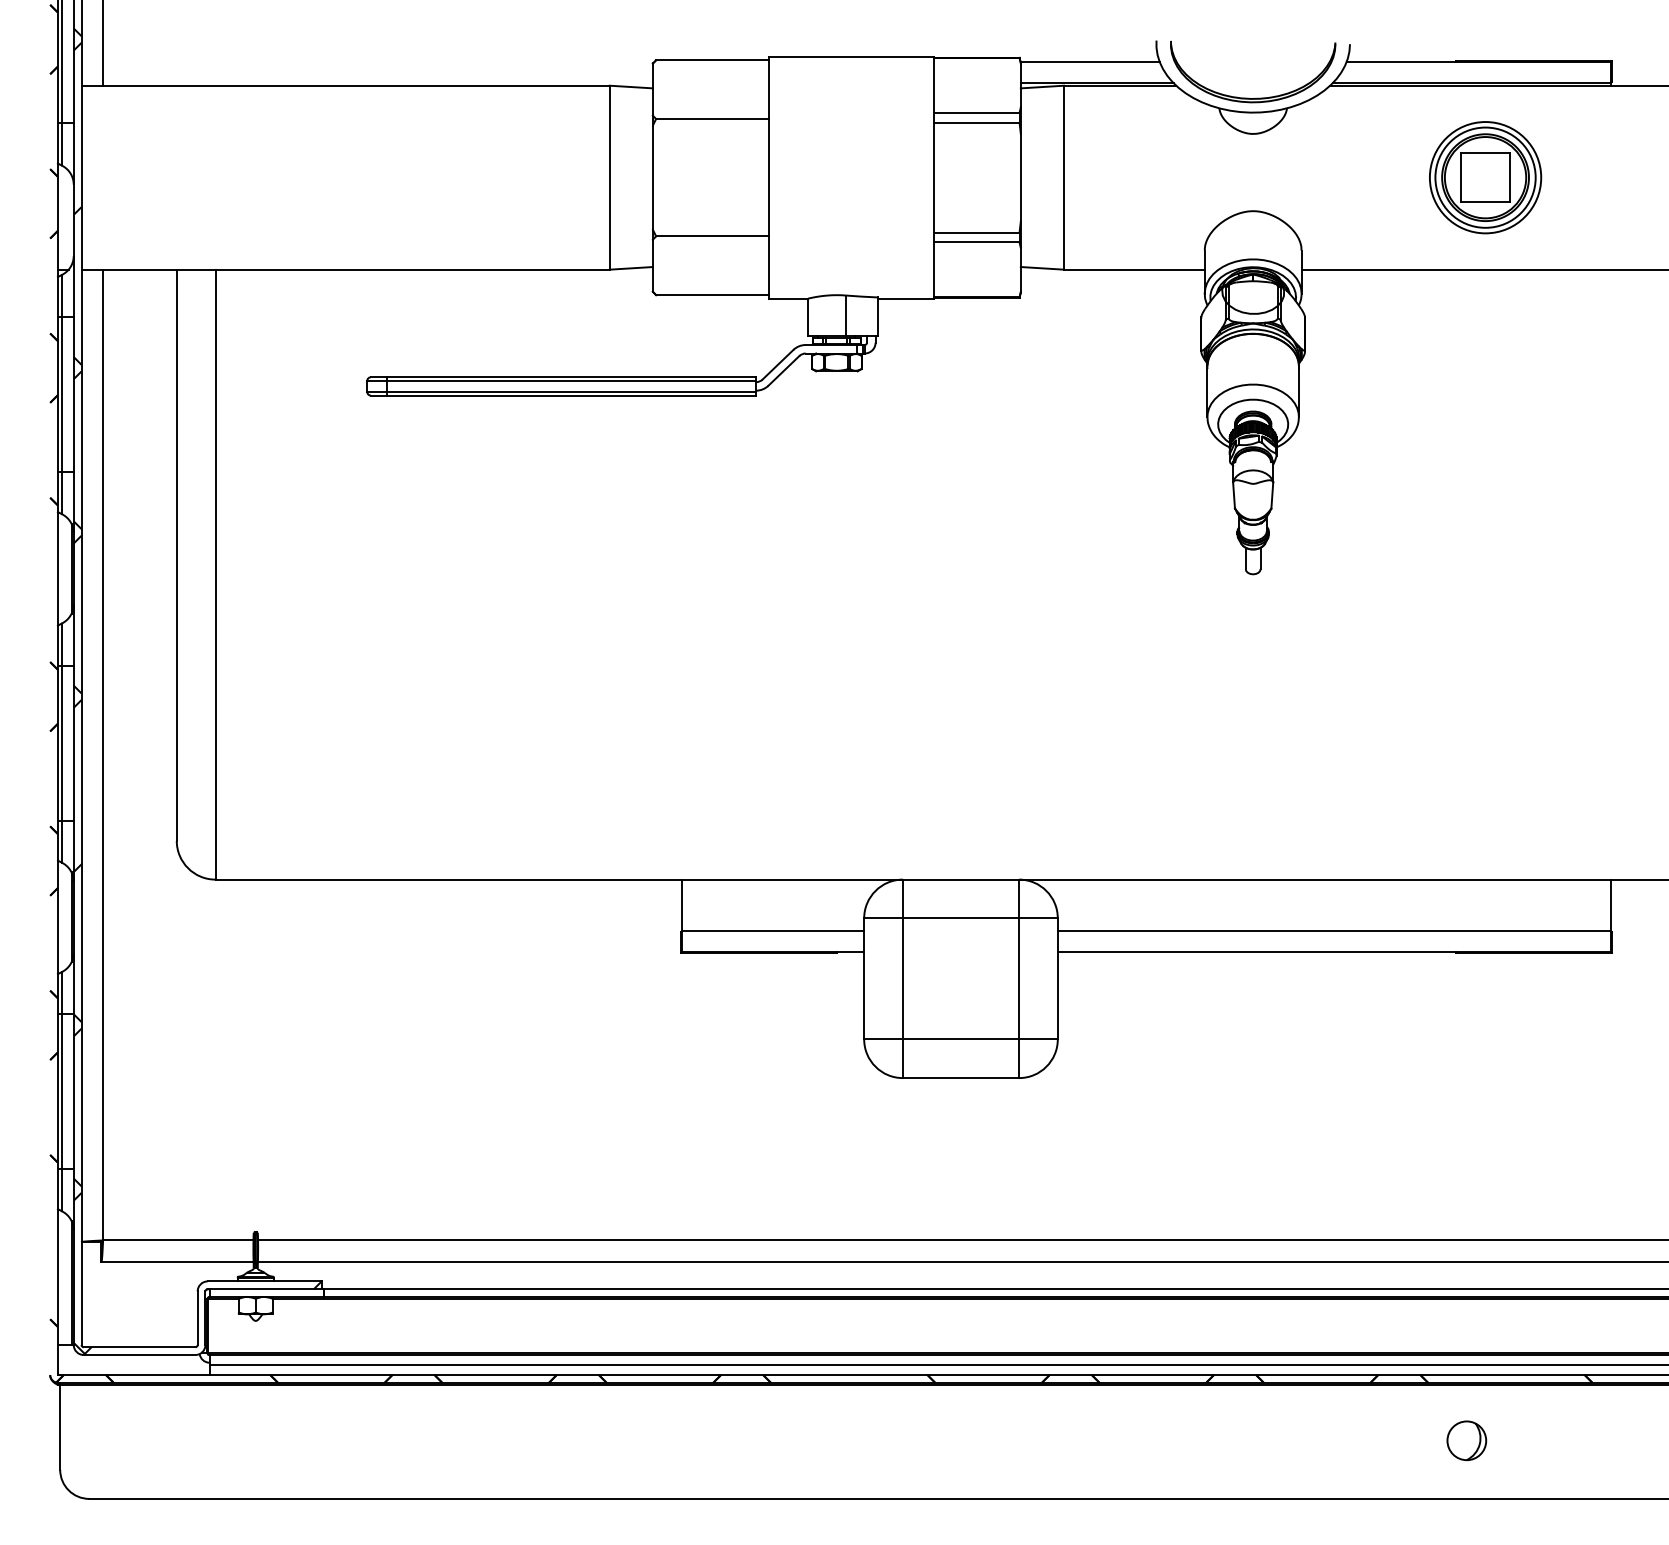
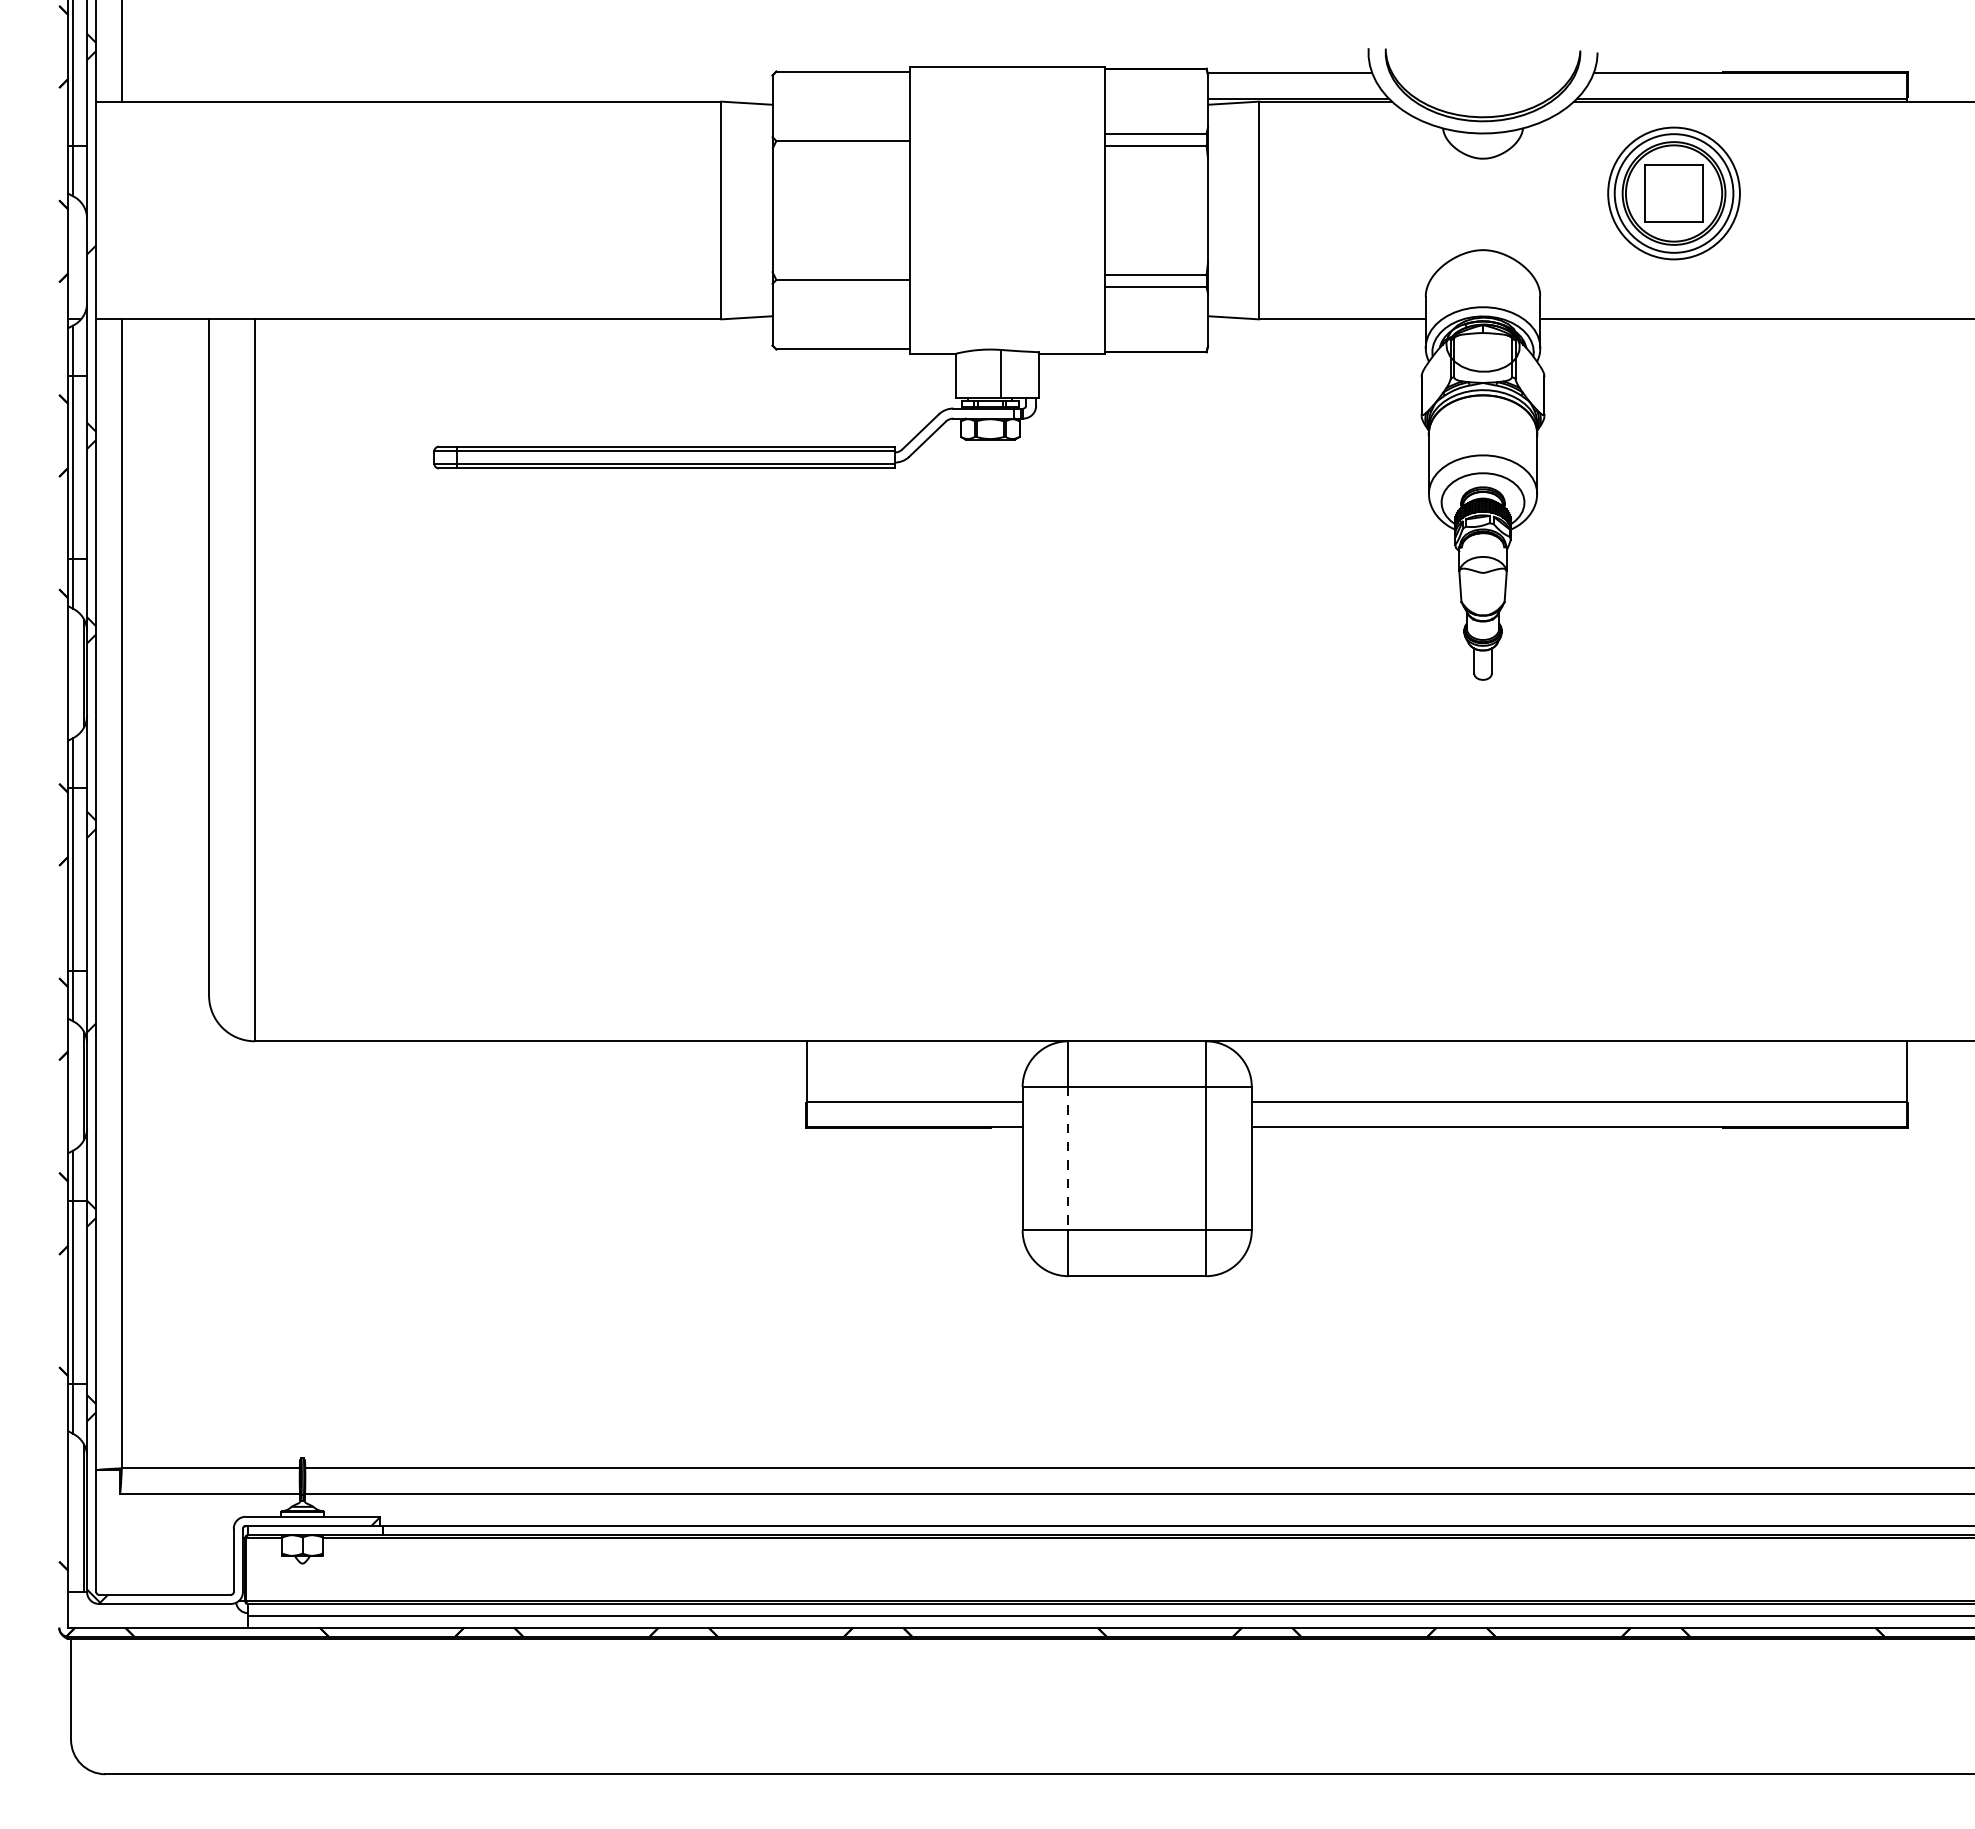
part: (1485, 177) -> (1673, 193), moved
line: (902, 978) -> (1068, 1158), solid -> dashed
part: (1466, 1440) -> (1735, 1705), removed

